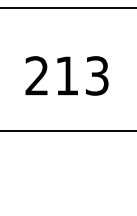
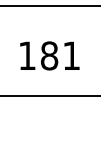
text: (67, 75) -> (49, 55), 213 -> 181

